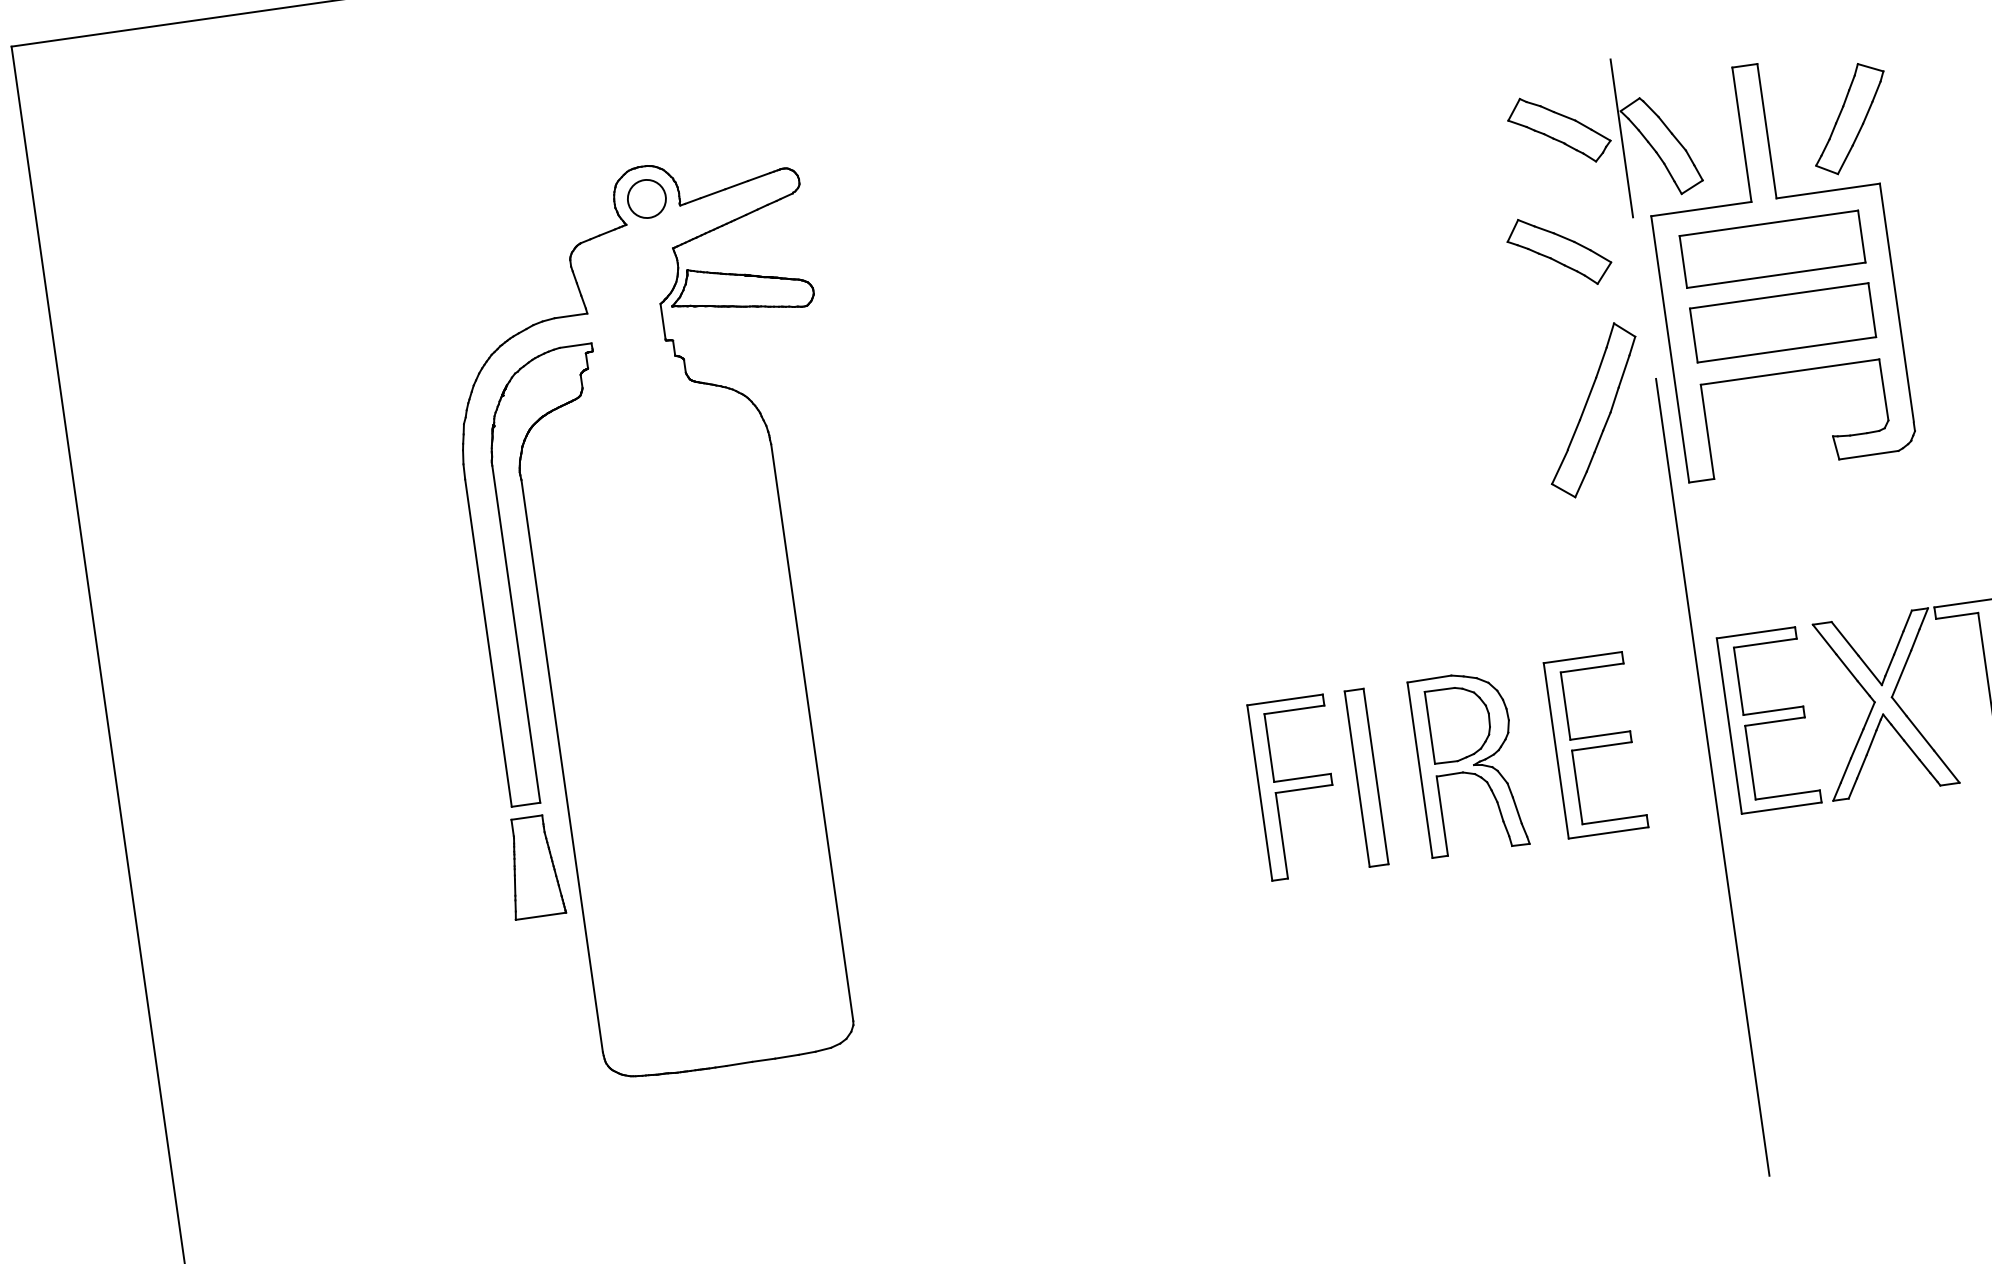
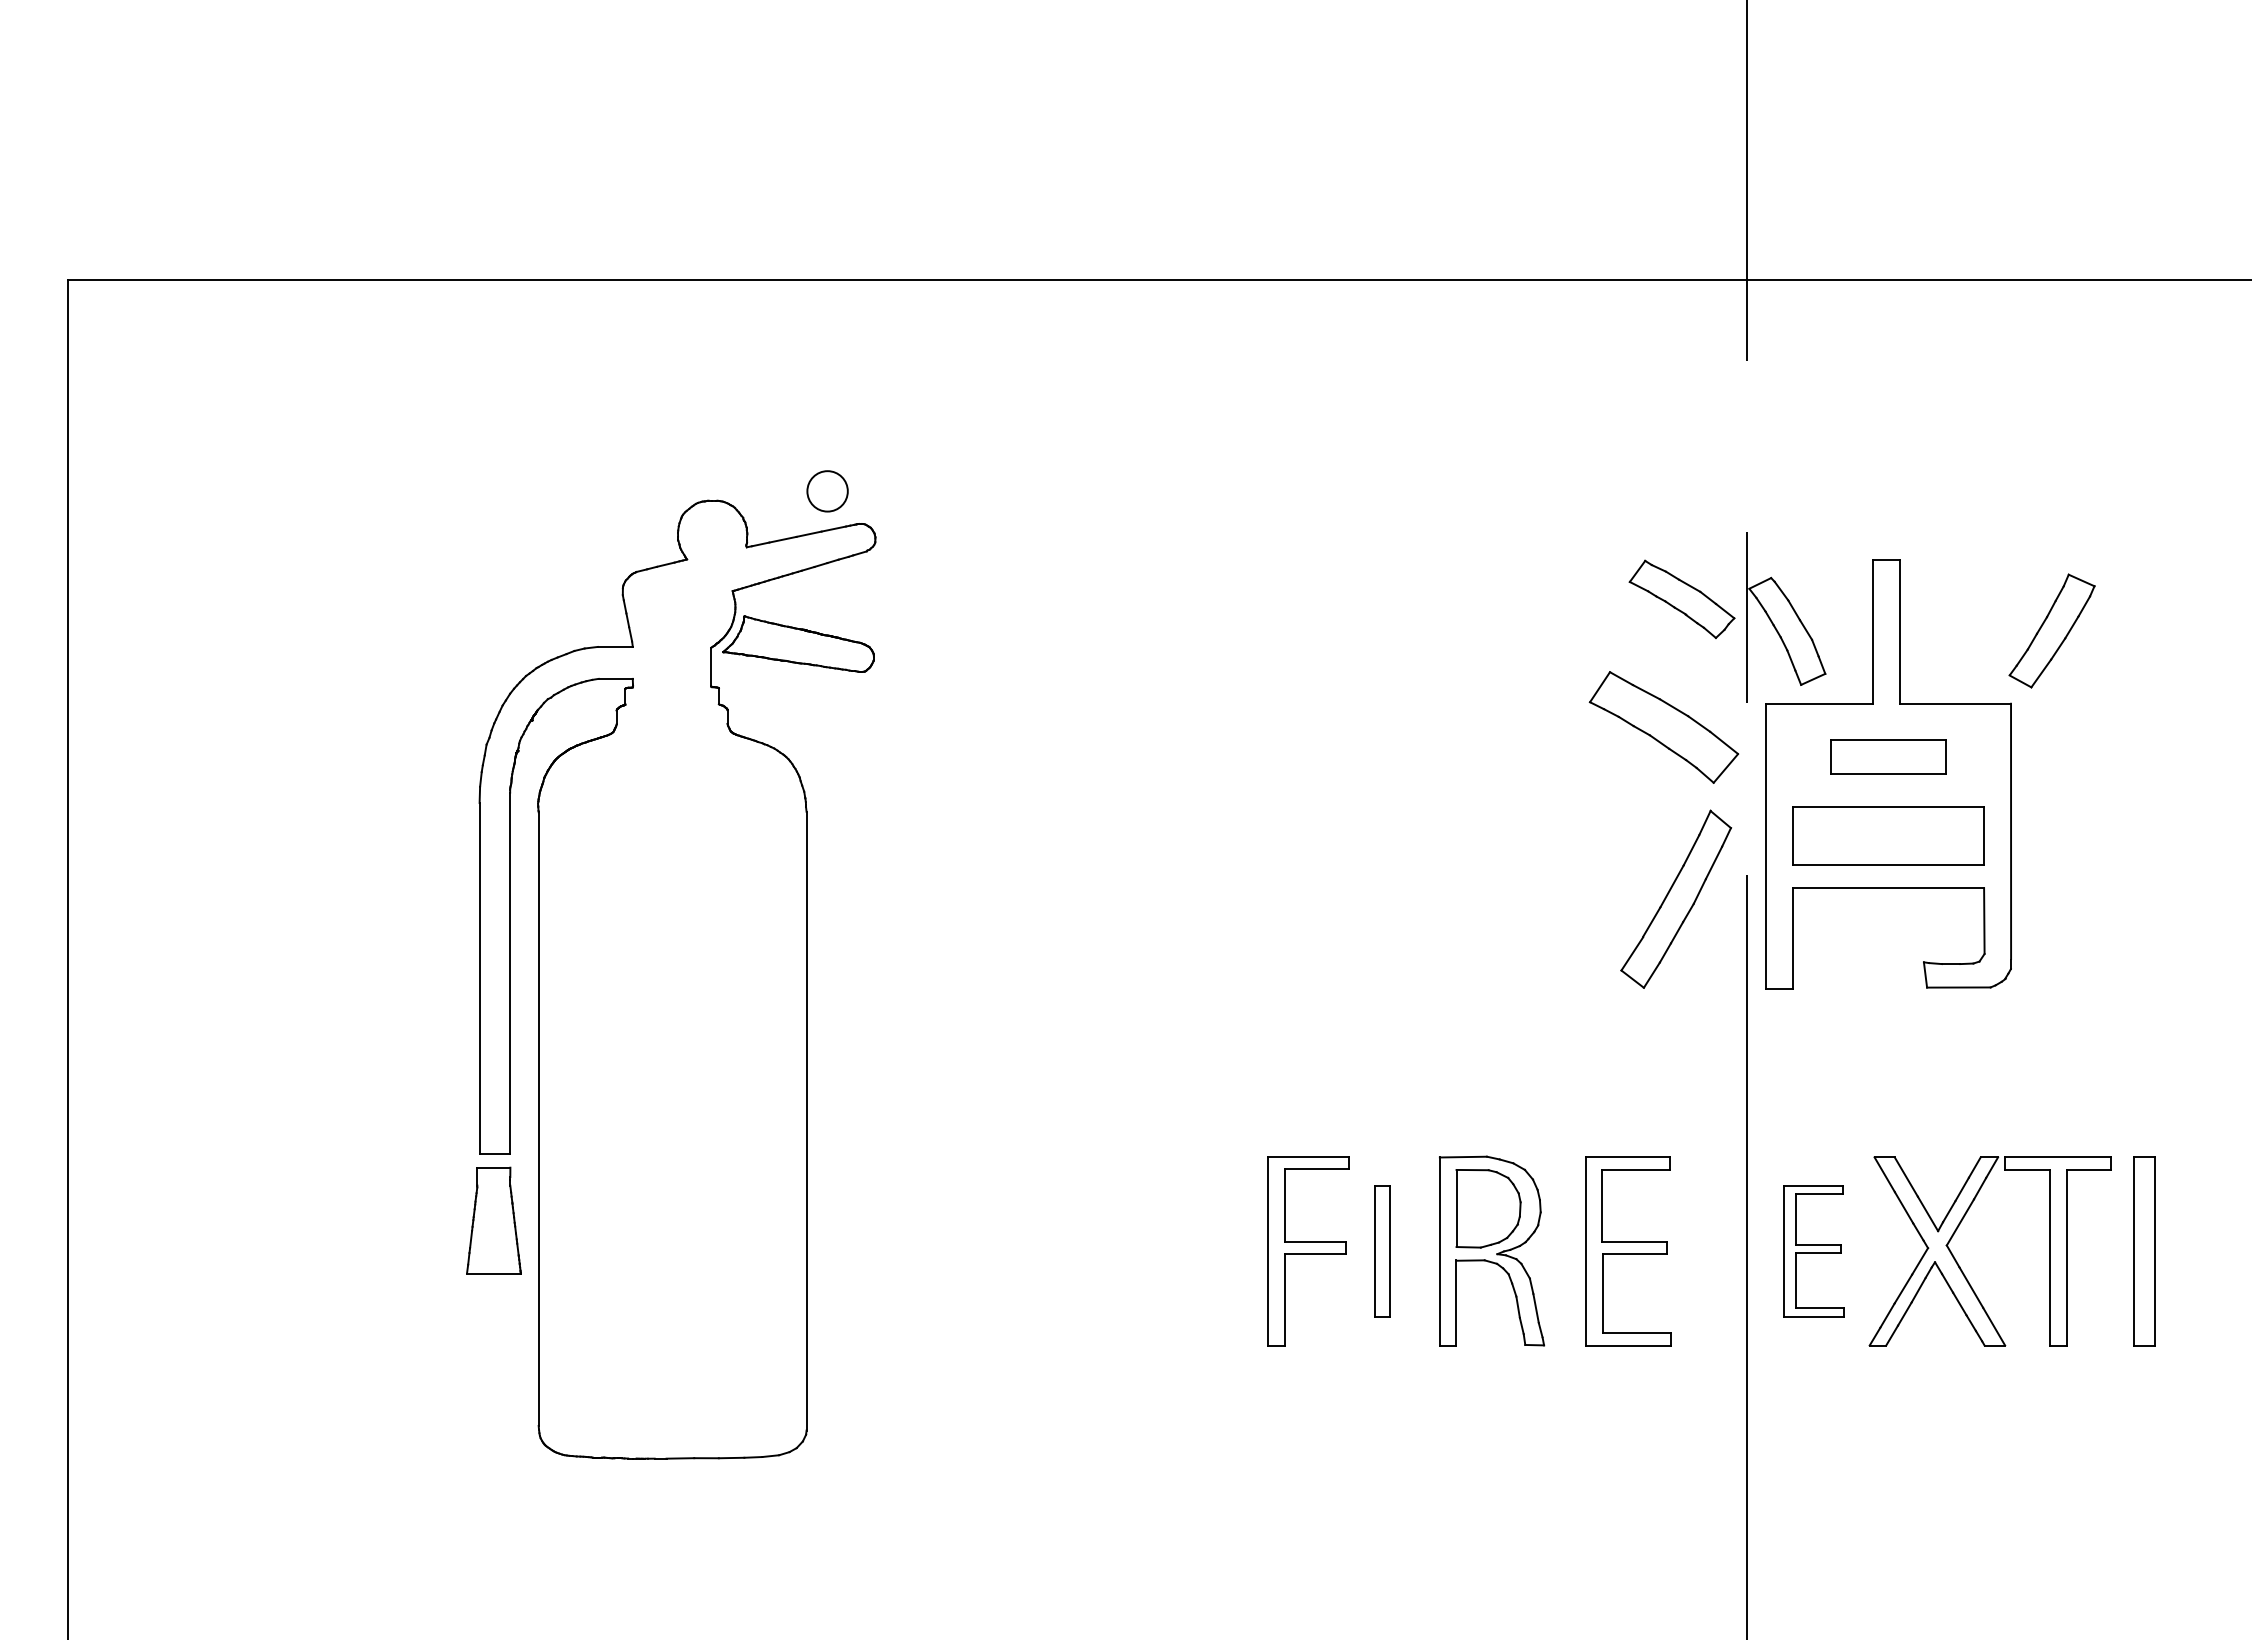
part: (1849, 118) -> (2051, 630), moved
circle: (646, 199) -> (827, 491), moved
part: (1772, 249) -> (1888, 756), size x0.6
part: (1558, 251) -> (1663, 726), size x1.4
part: (1769, 720) -> (1814, 1251), size x0.7
part: (1366, 777) -> (1382, 1251), size x0.7

